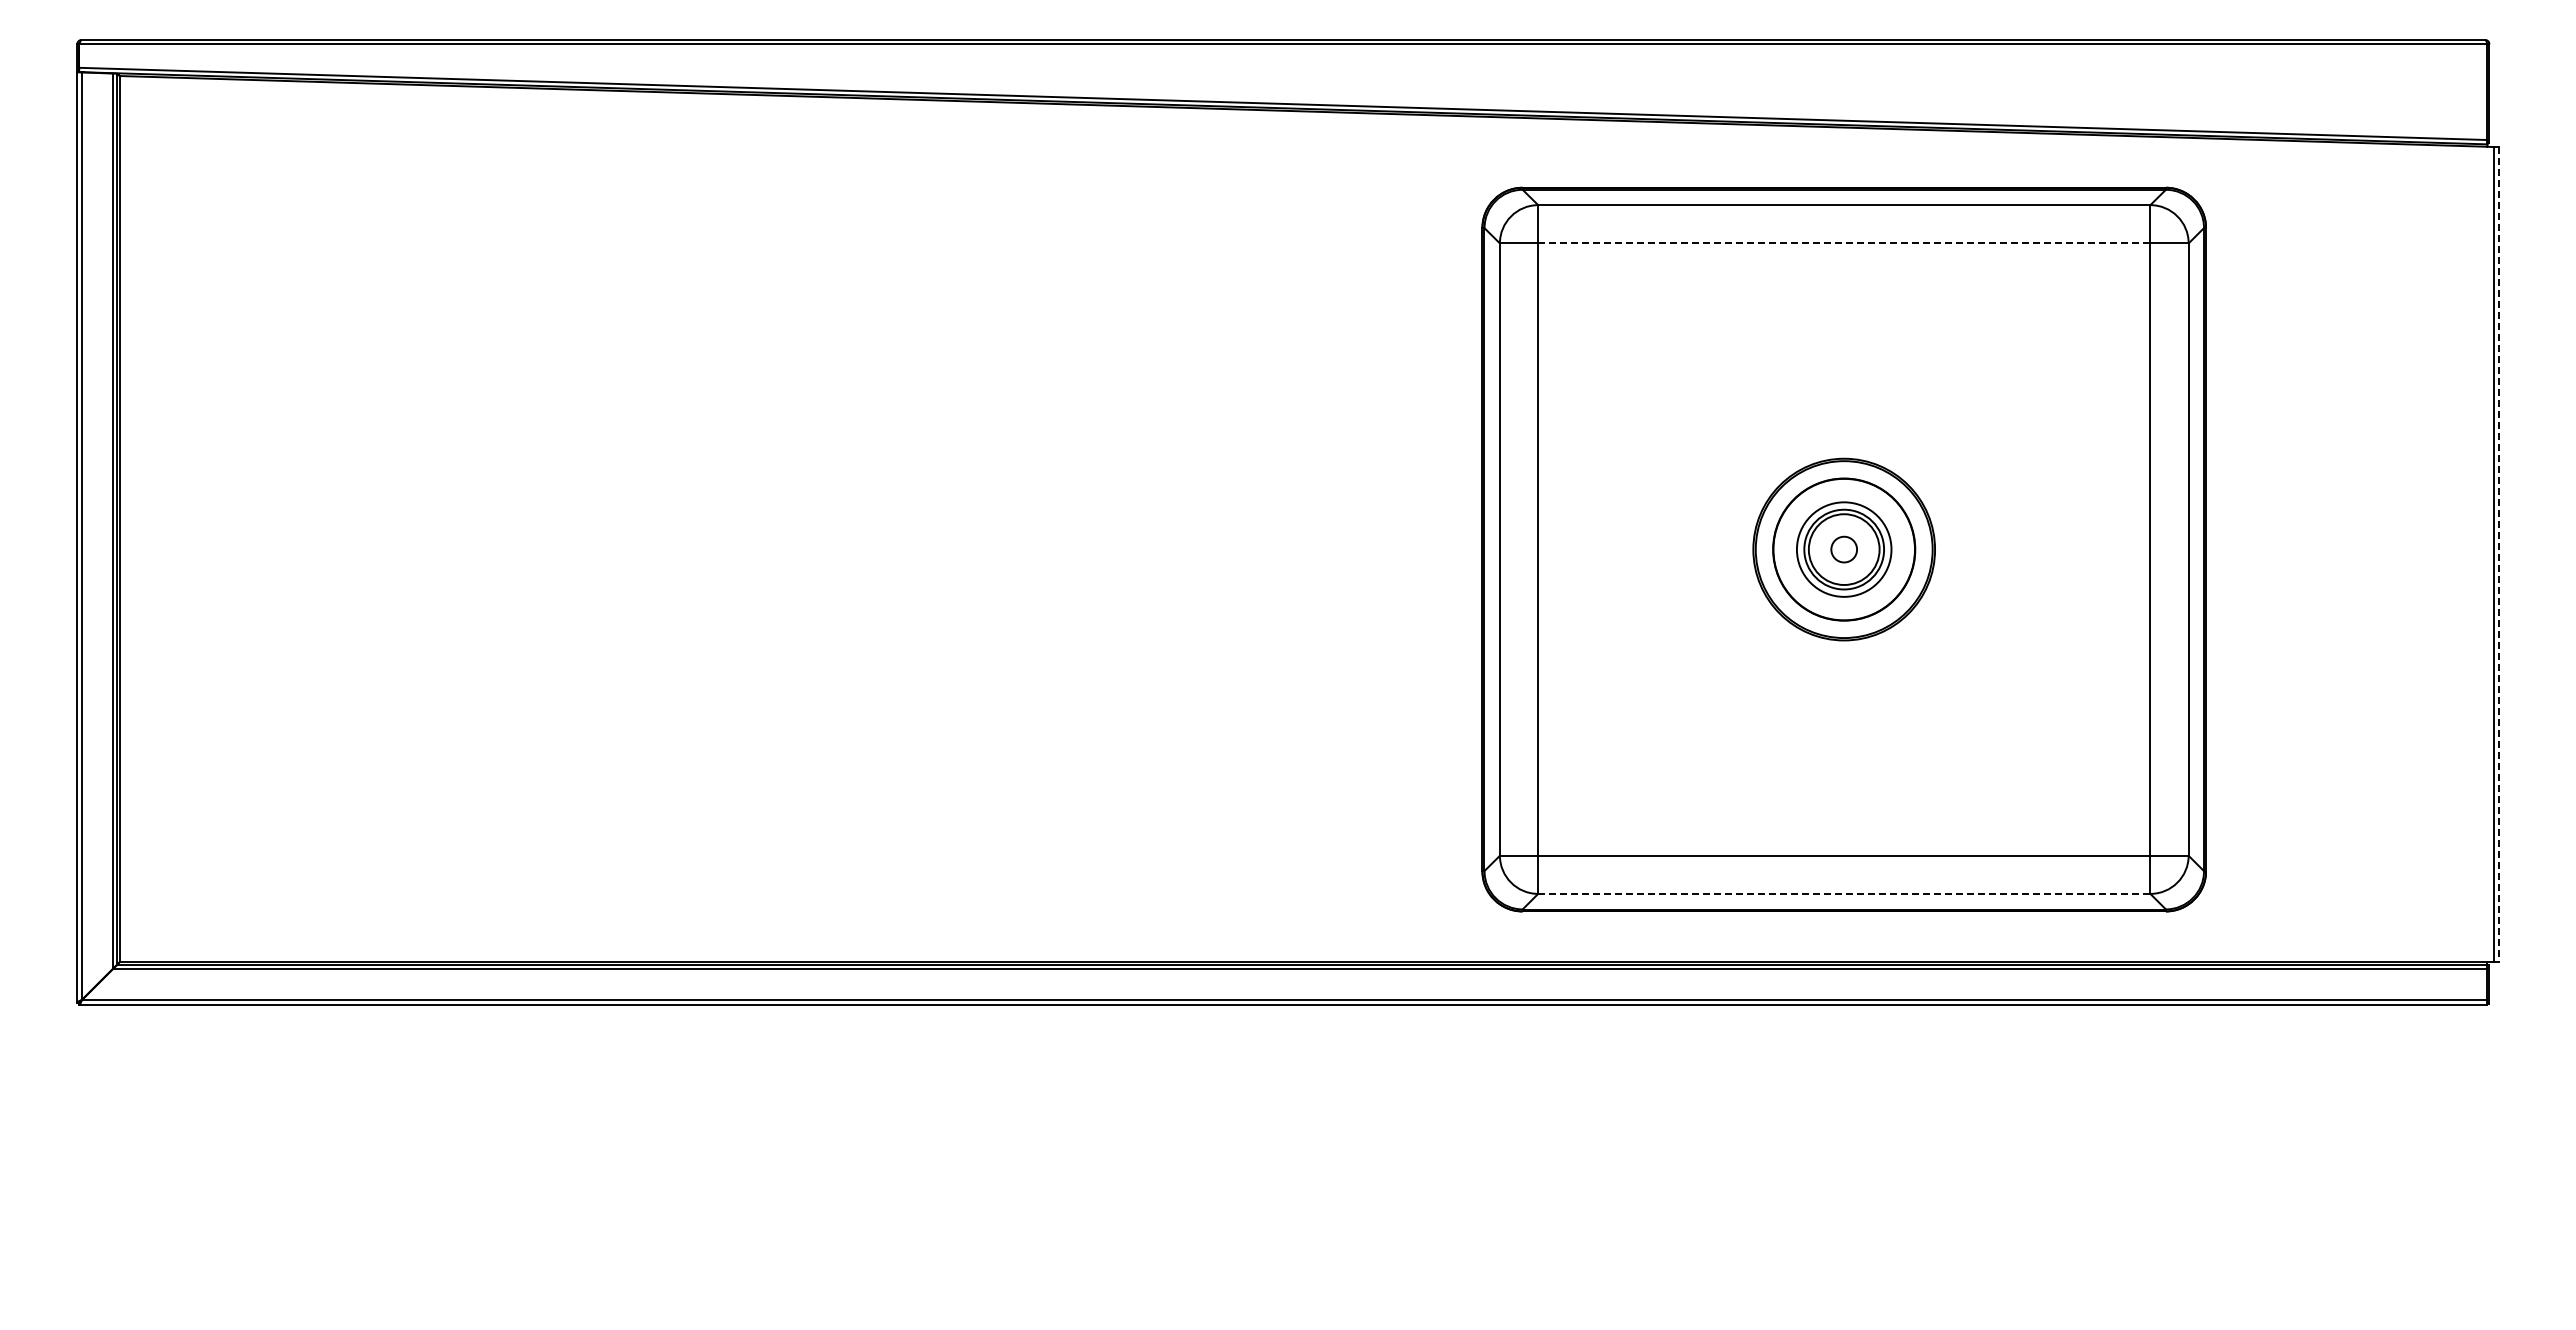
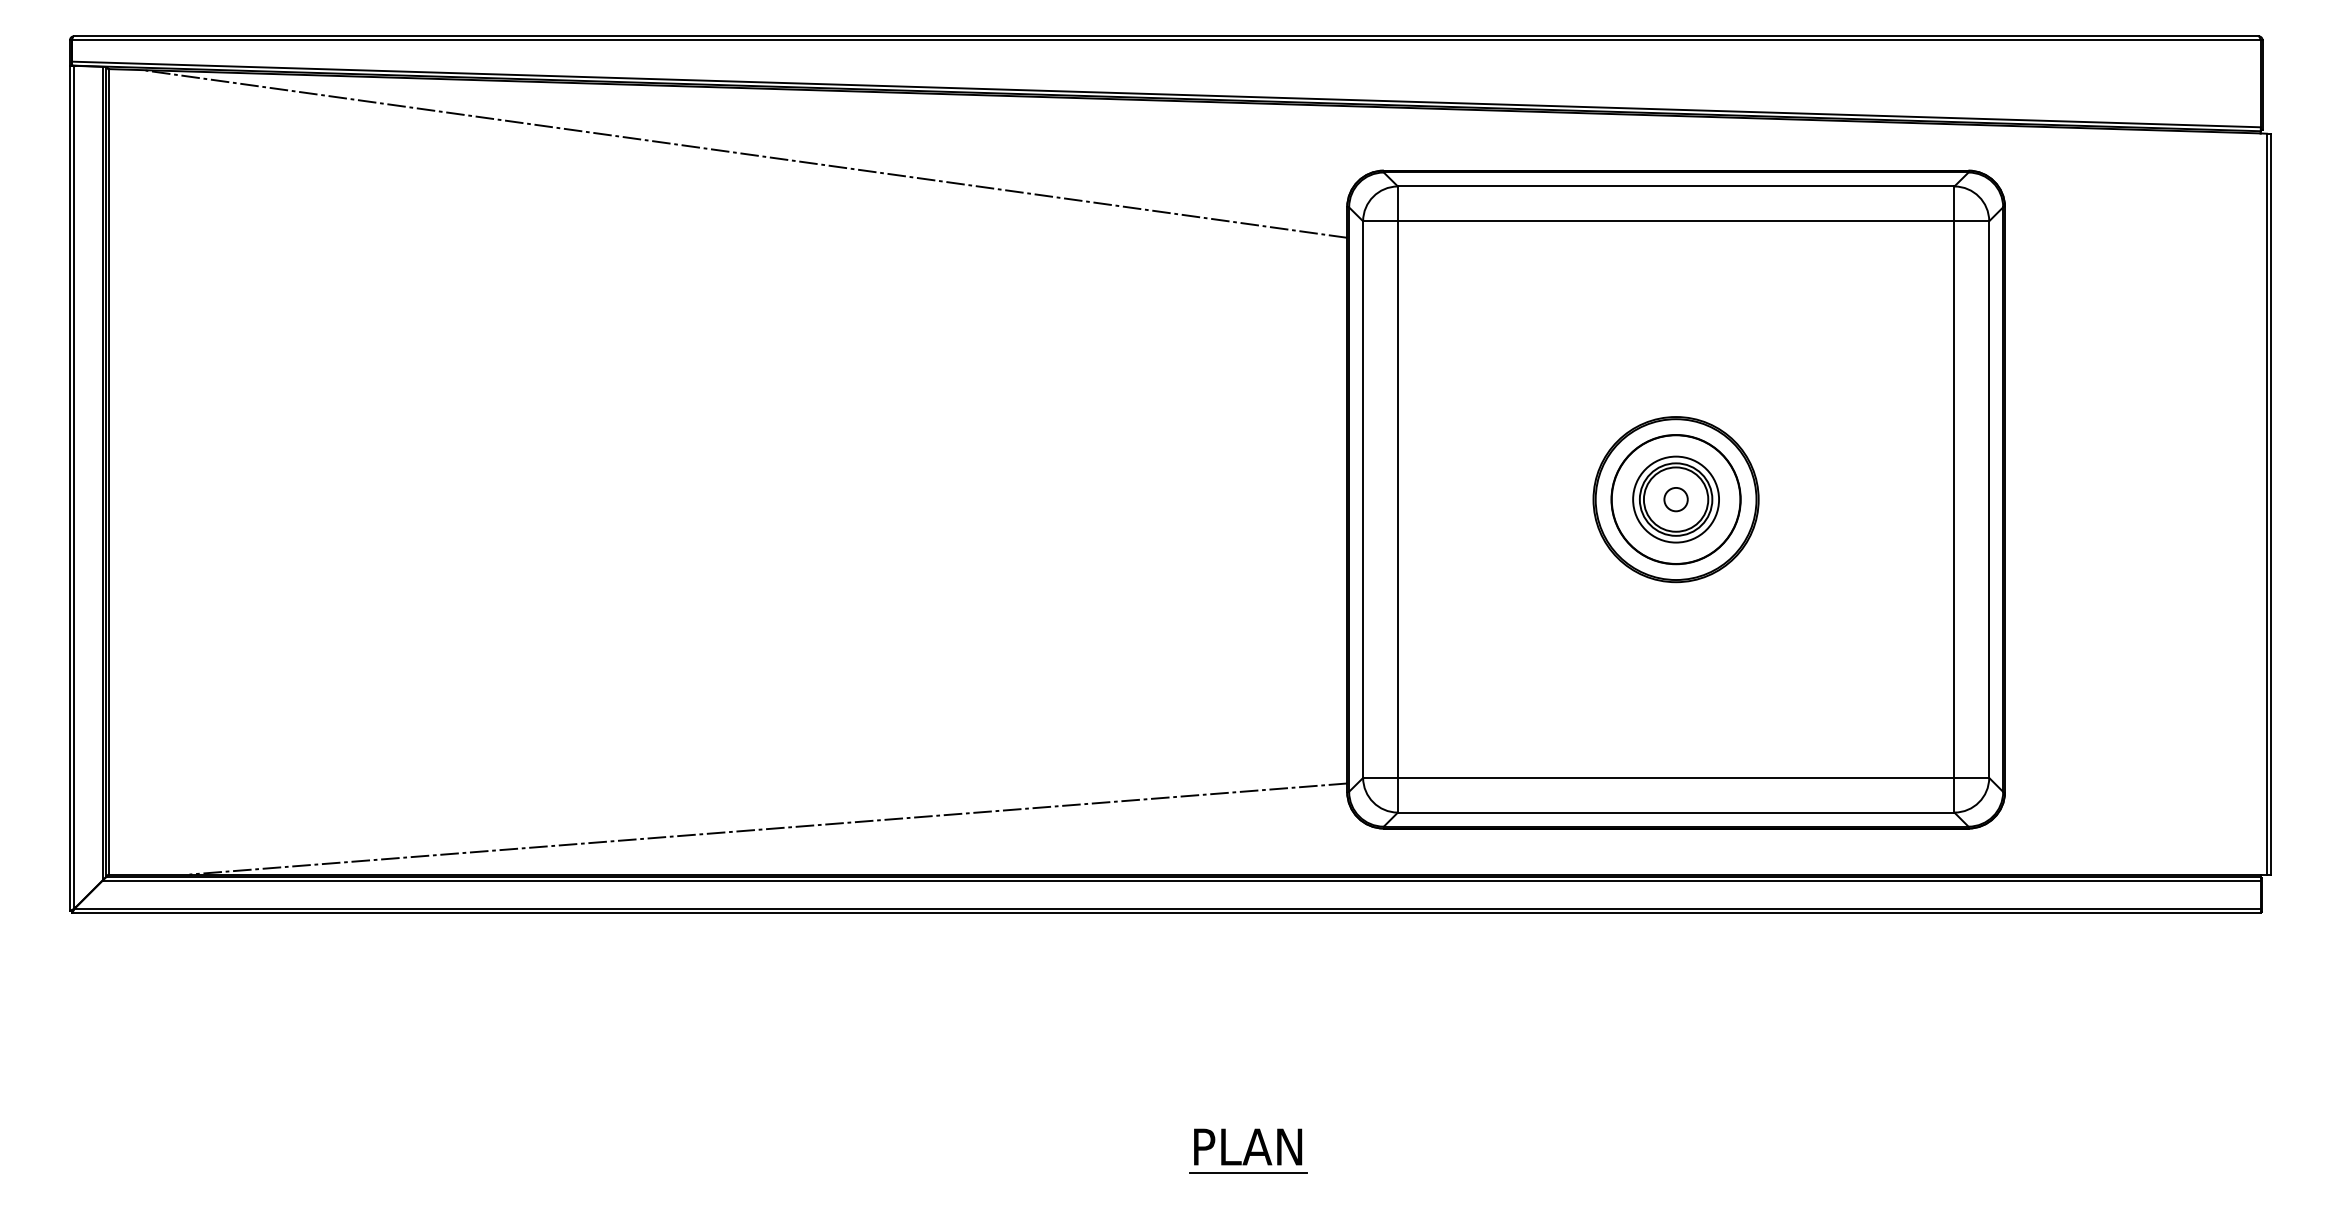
line: (821, 169) -> (746, 154), added
line: (1844, 243) -> (1676, 221), dashed -> solid
line: (2498, 555) -> (2270, 504), dashed -> solid
line: (1844, 893) -> (1676, 812), dashed -> solid
line: (845, 911) -> (768, 828), added
part: (1373, 1265) -> (1248, 1150), added

